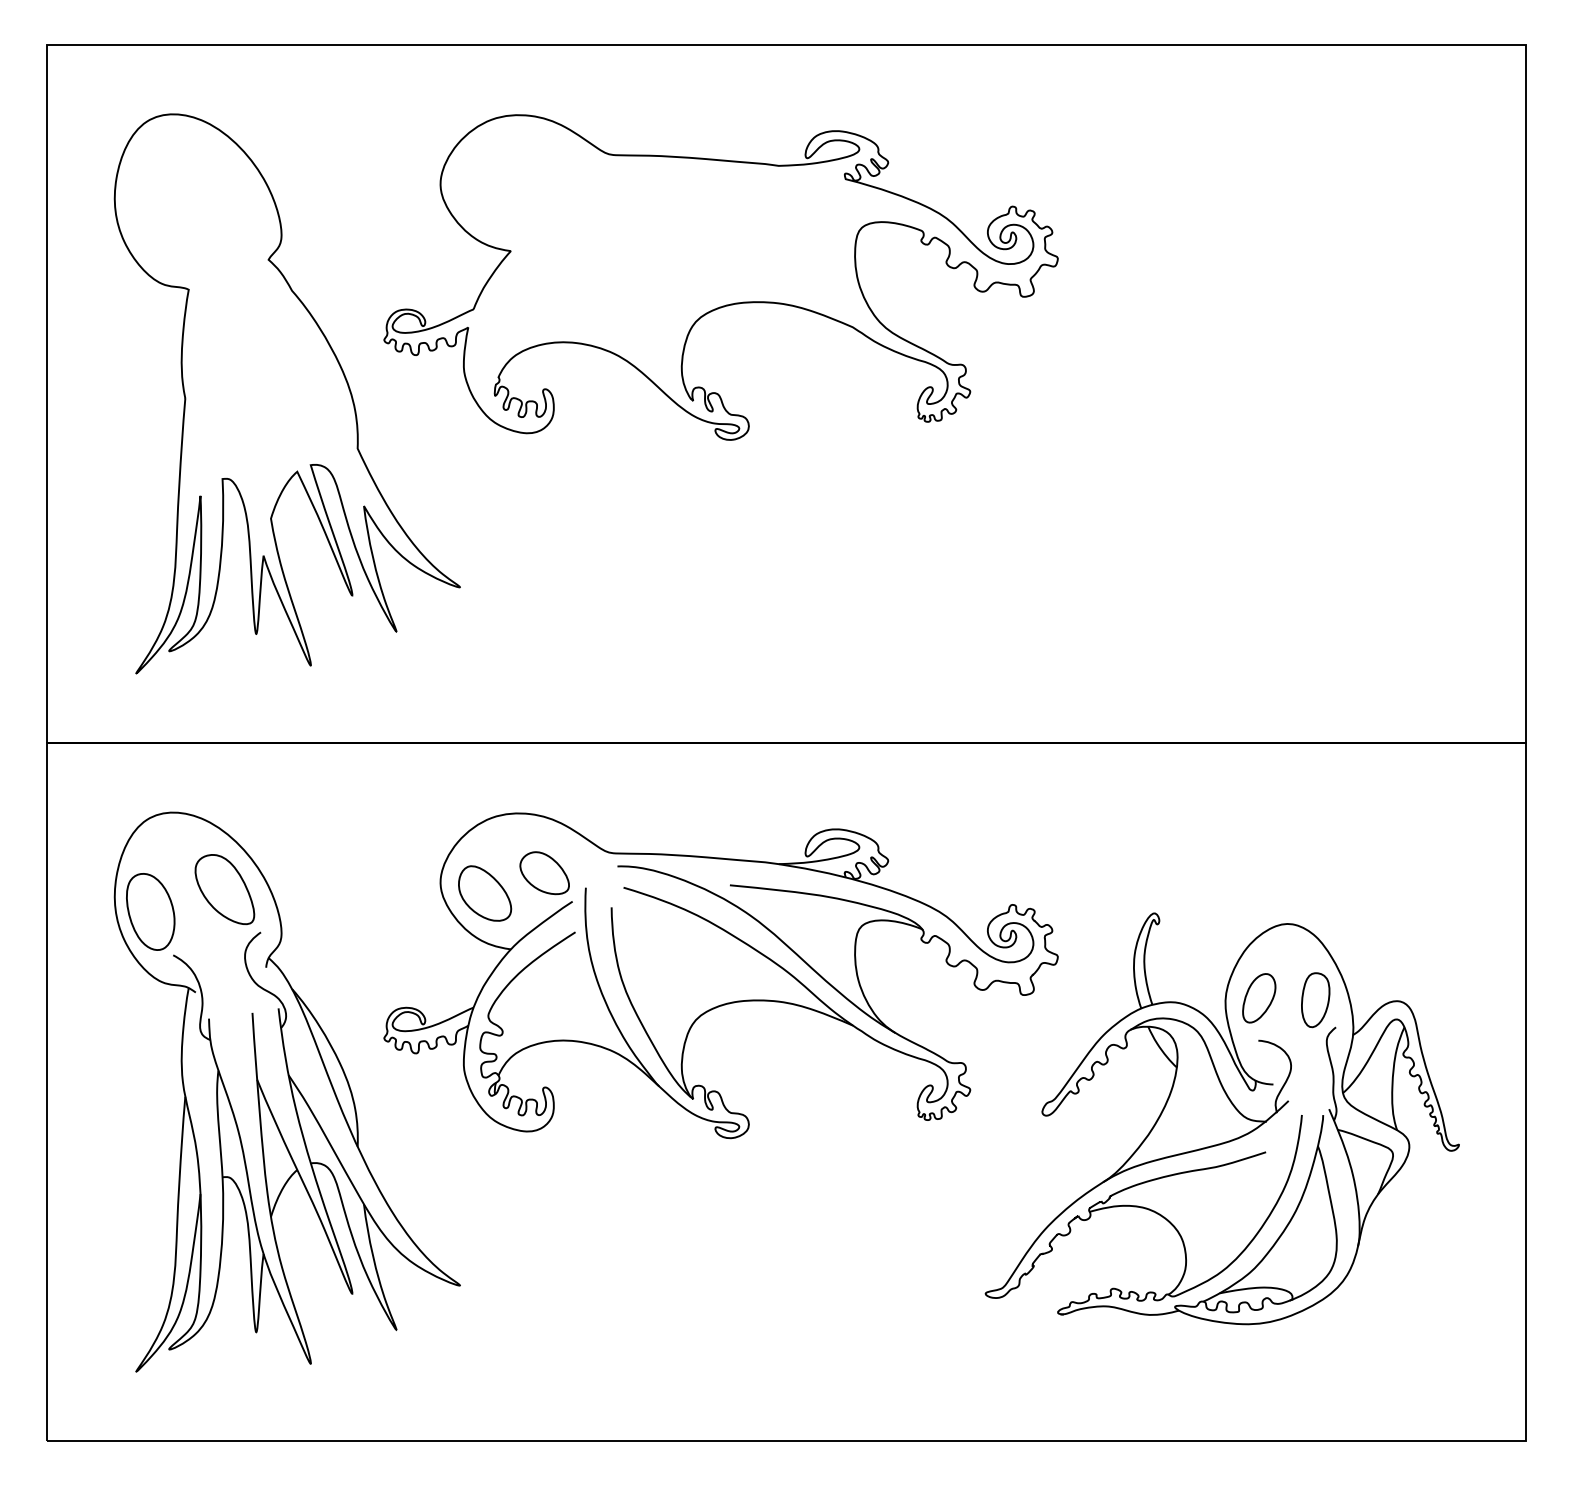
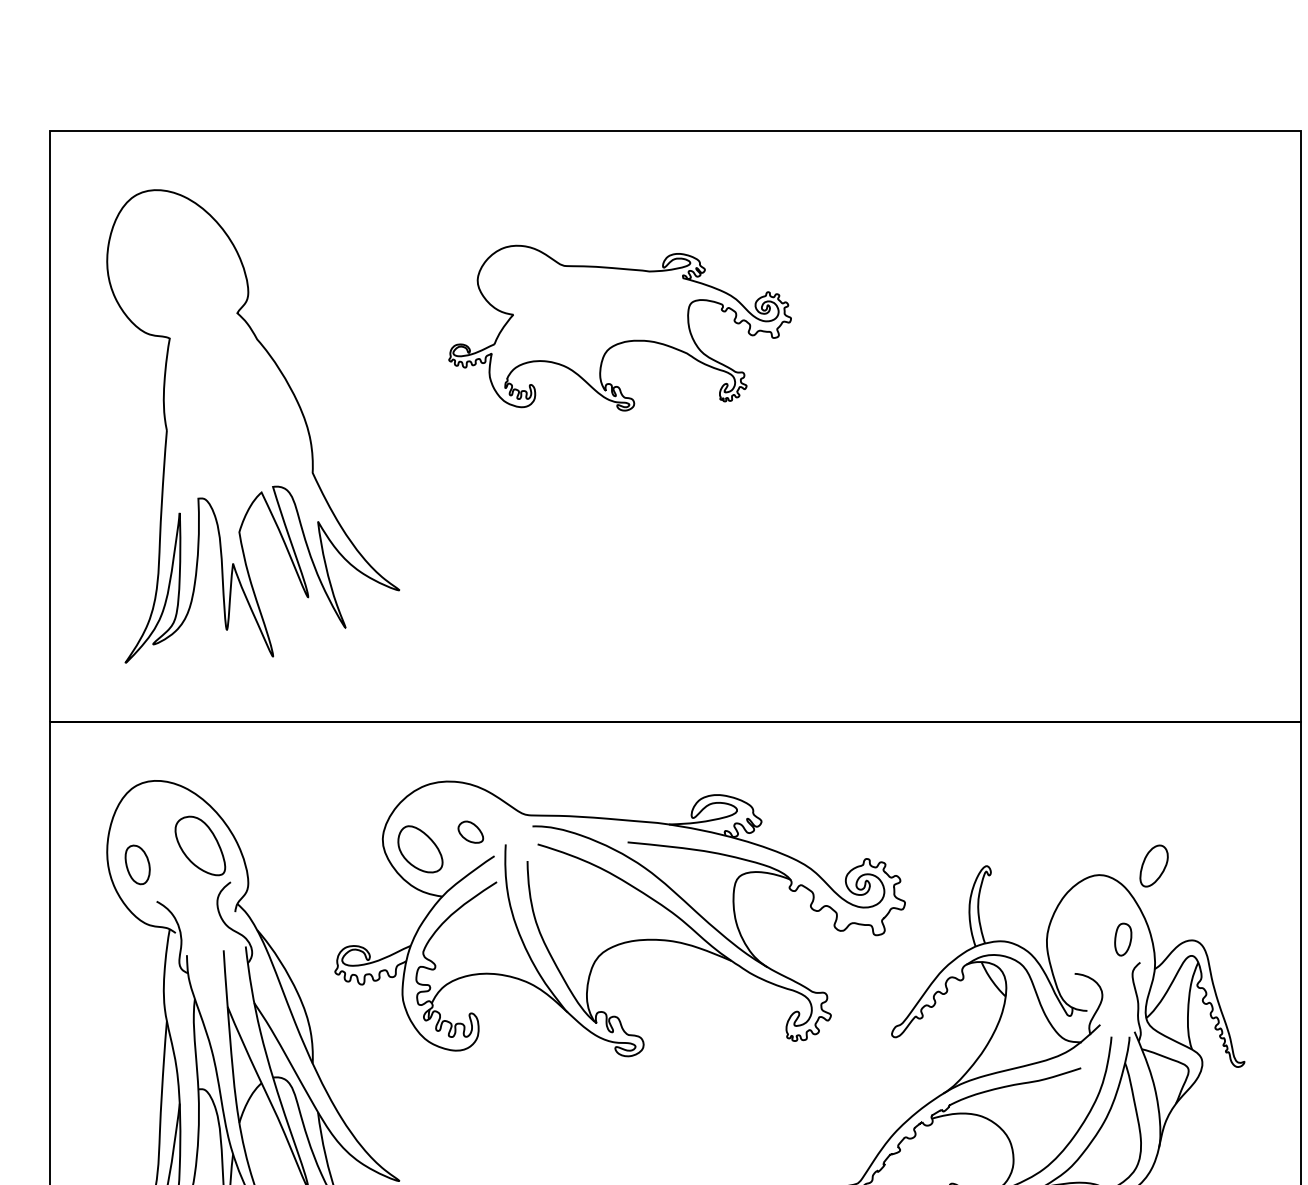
part: (720, 277) -> (619, 328), size x0.6
part: (544, 873) -> (470, 832), size x0.6
part: (150, 911) -> (137, 864), size x0.6
part: (1259, 998) -> (1154, 866), moved
part: (1315, 1000) -> (1123, 939), size x0.7

